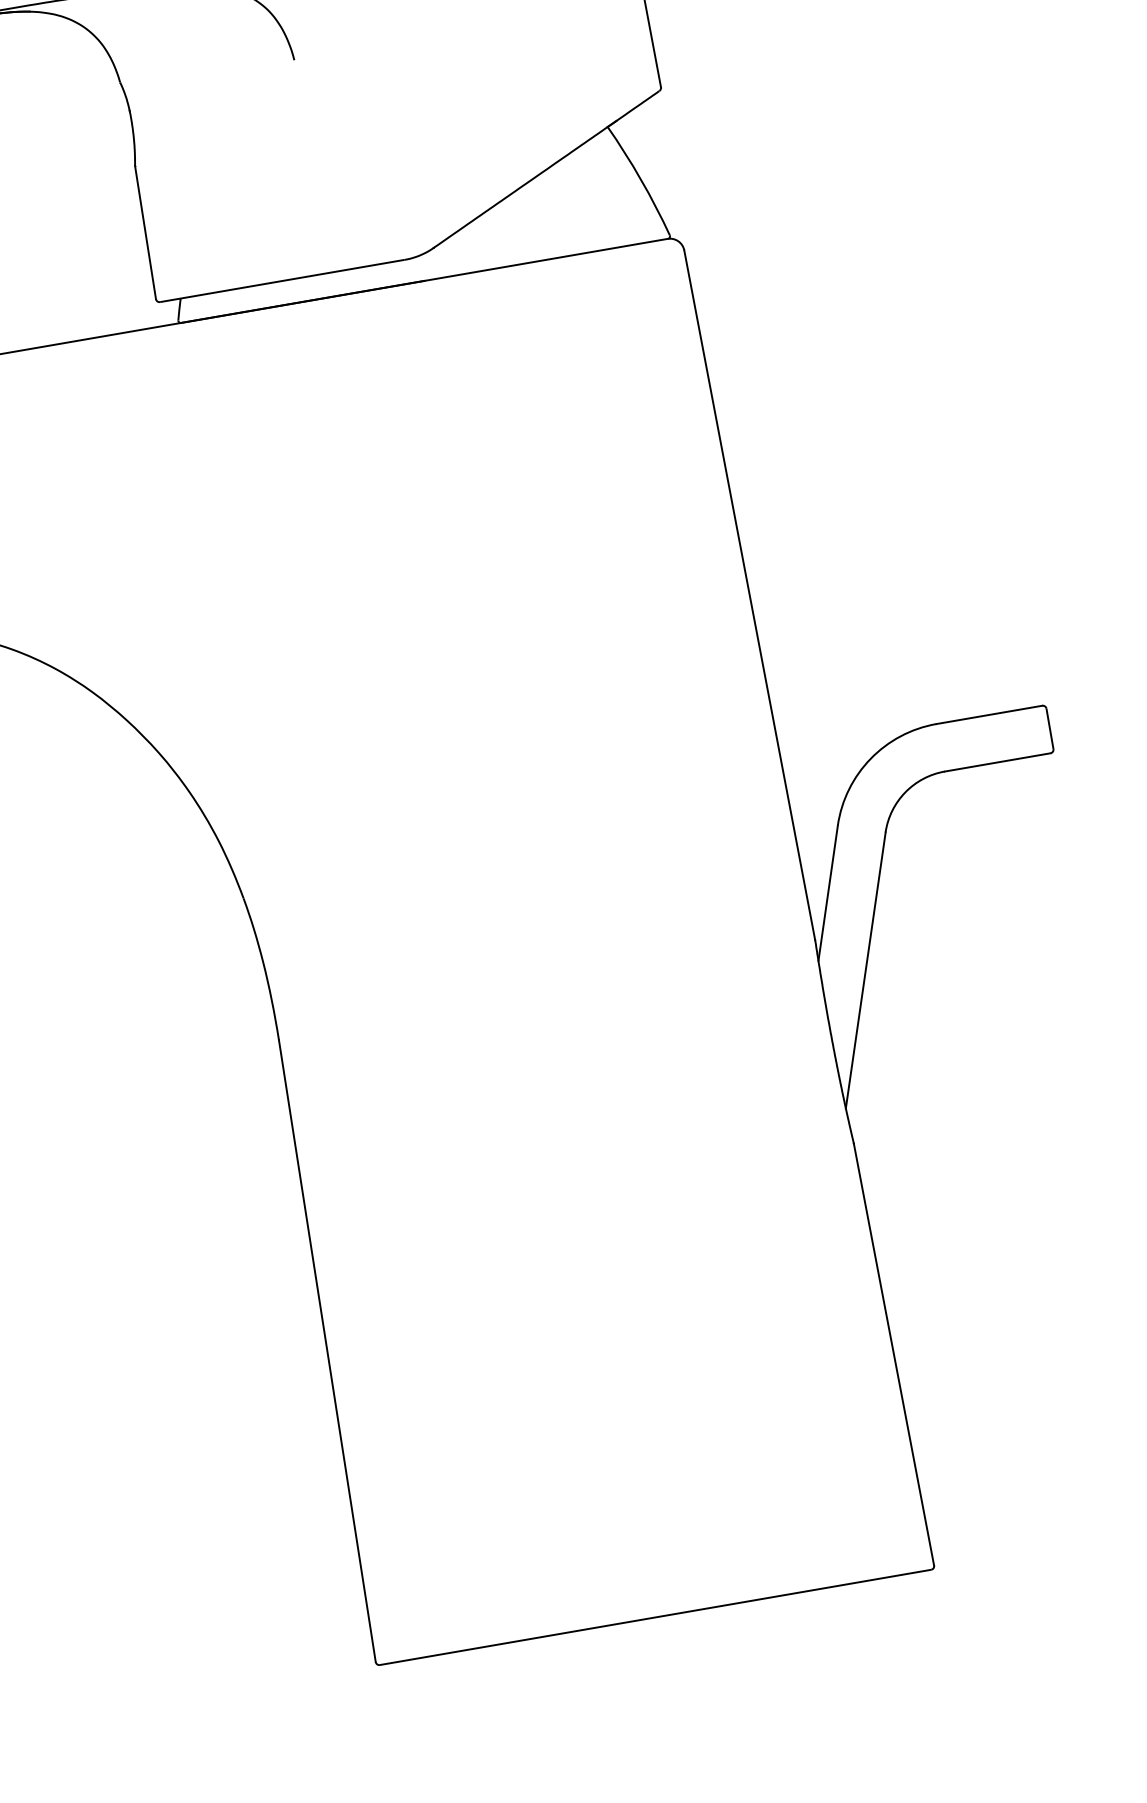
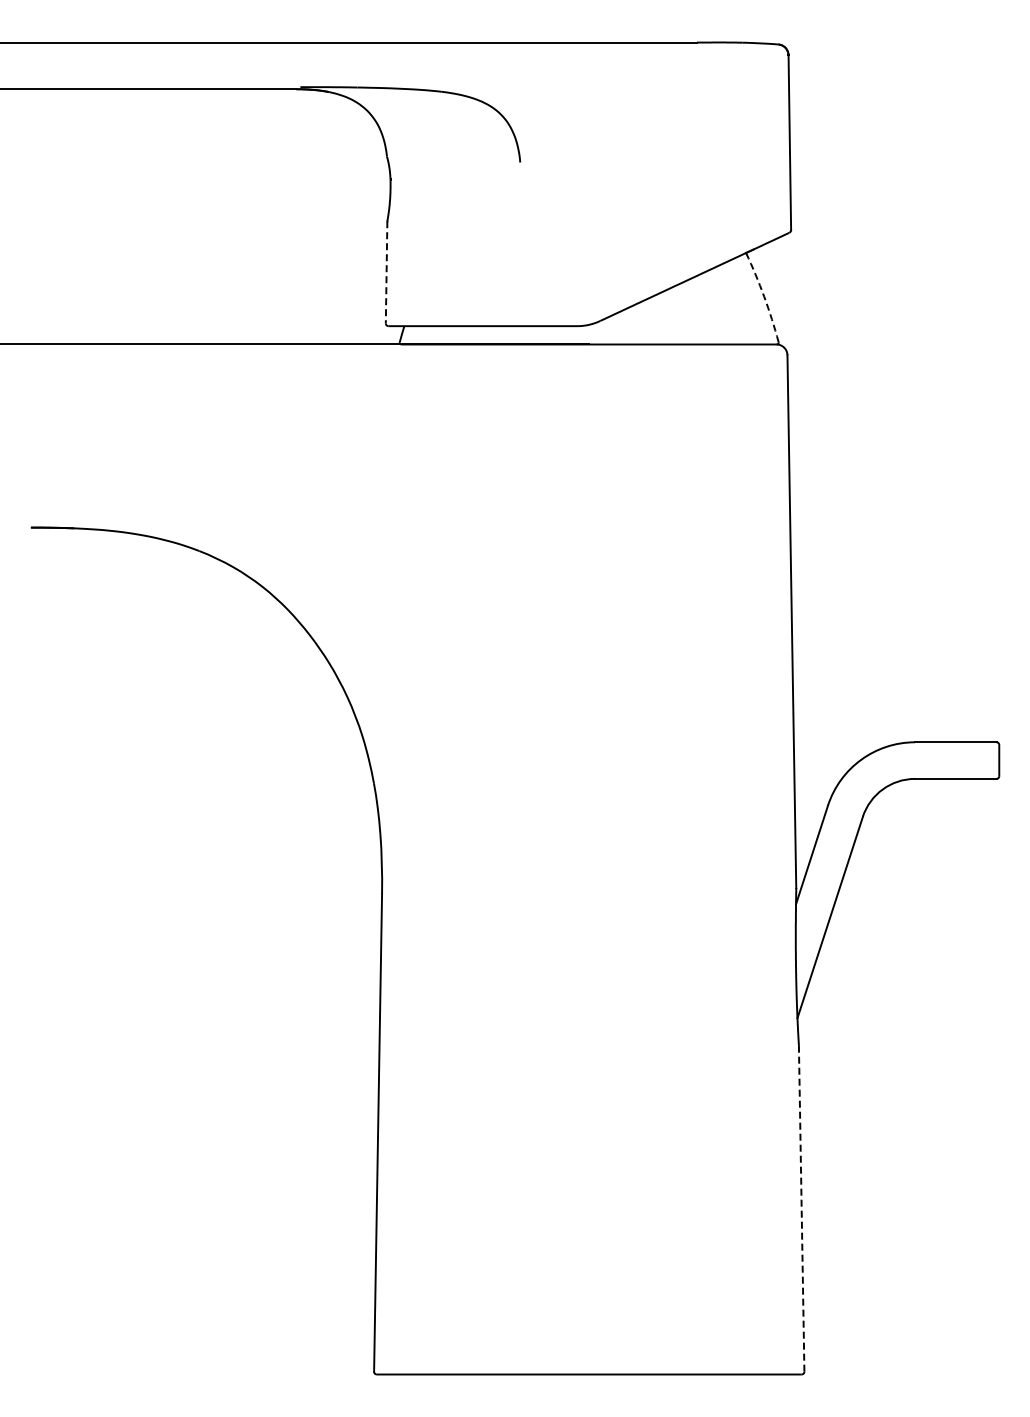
arc: (641, 179) -> (764, 296), solid -> dashed
line: (145, 232) -> (386, 272), solid -> dashed
line: (893, 1354) -> (801, 1208), solid -> dashed

